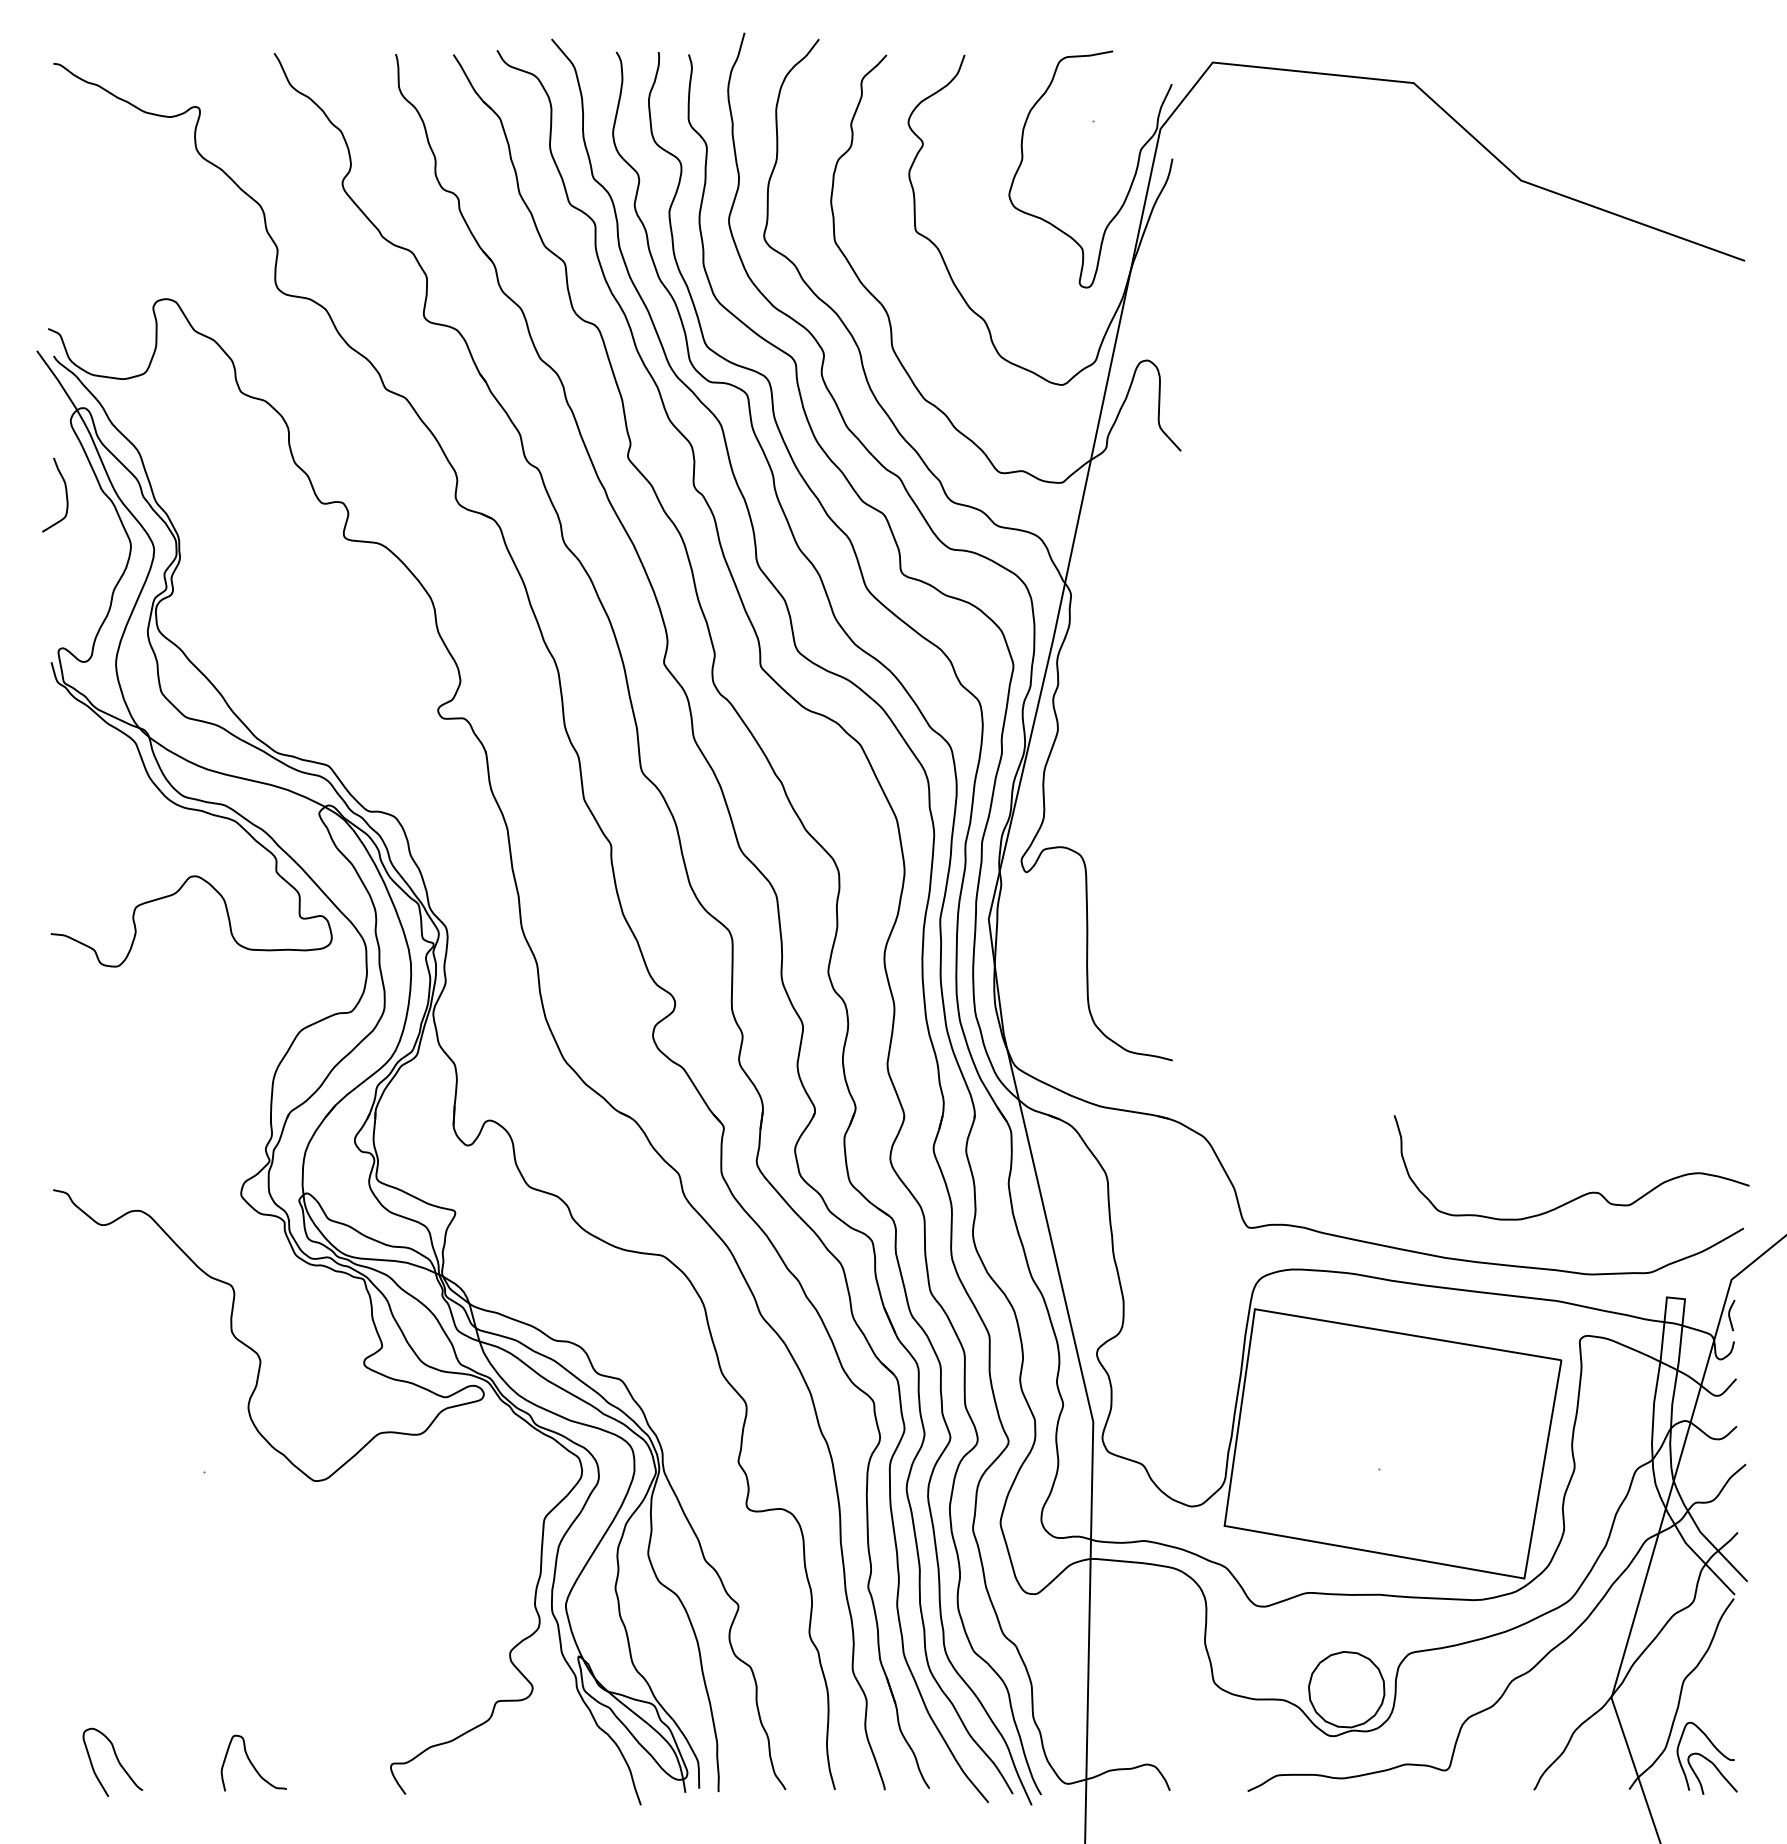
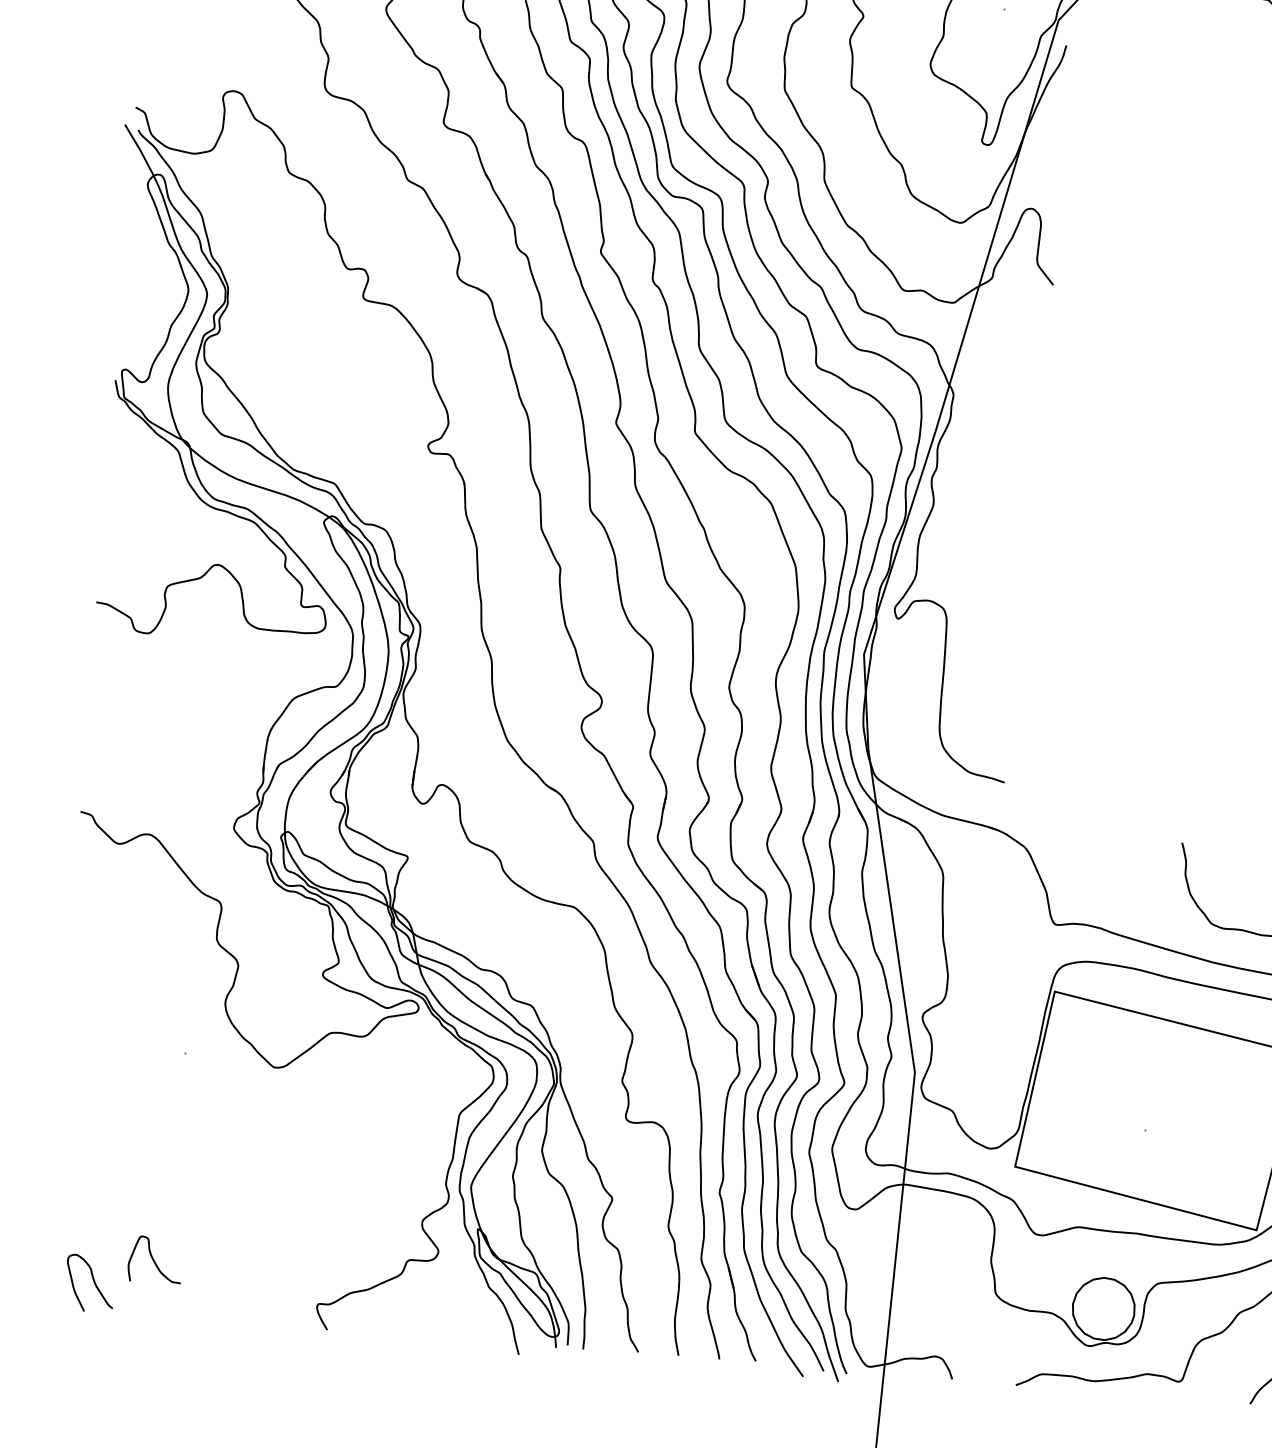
curve: (65, 494) -> (138, 244), removed
curve: (252, 1763) -> (154, 1260), moved

